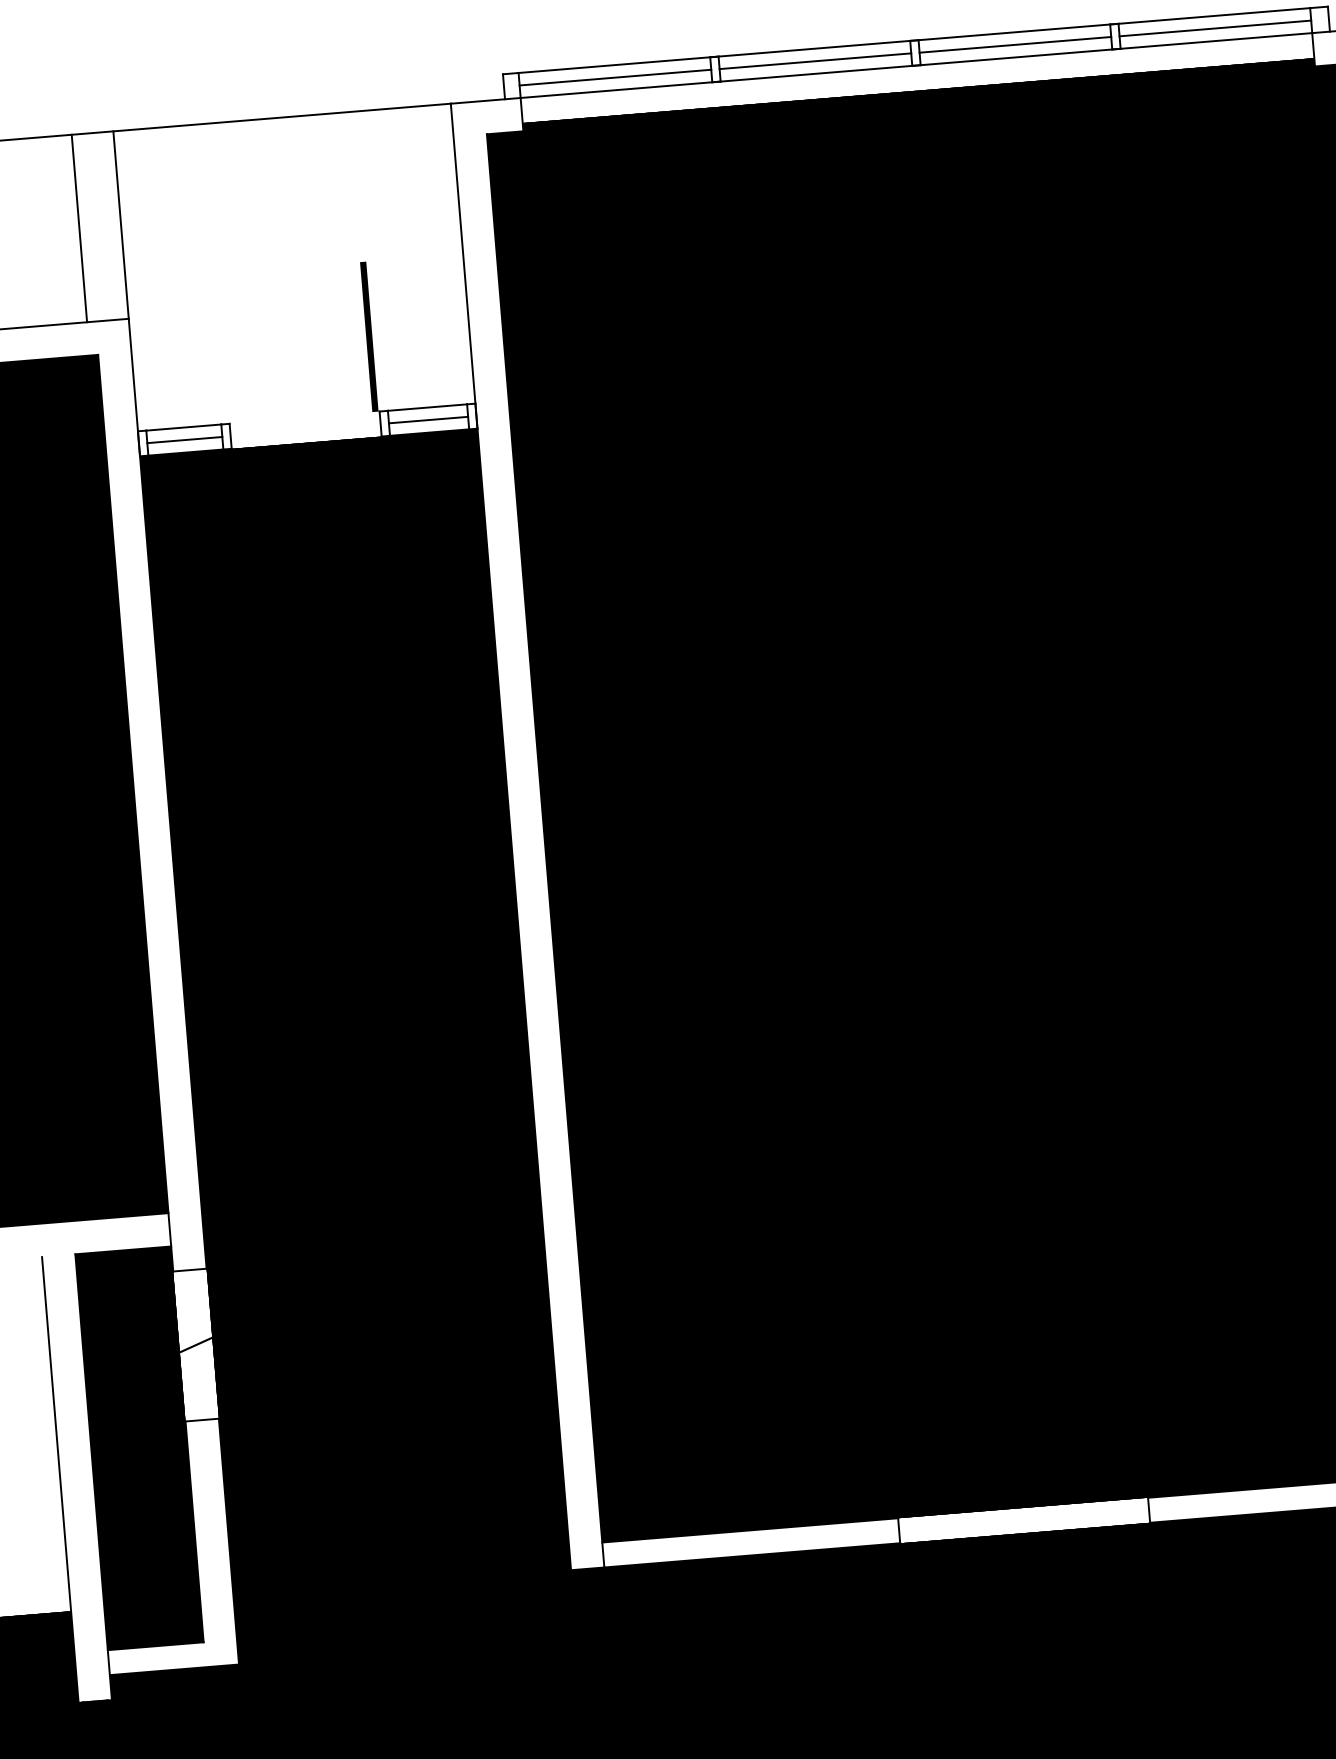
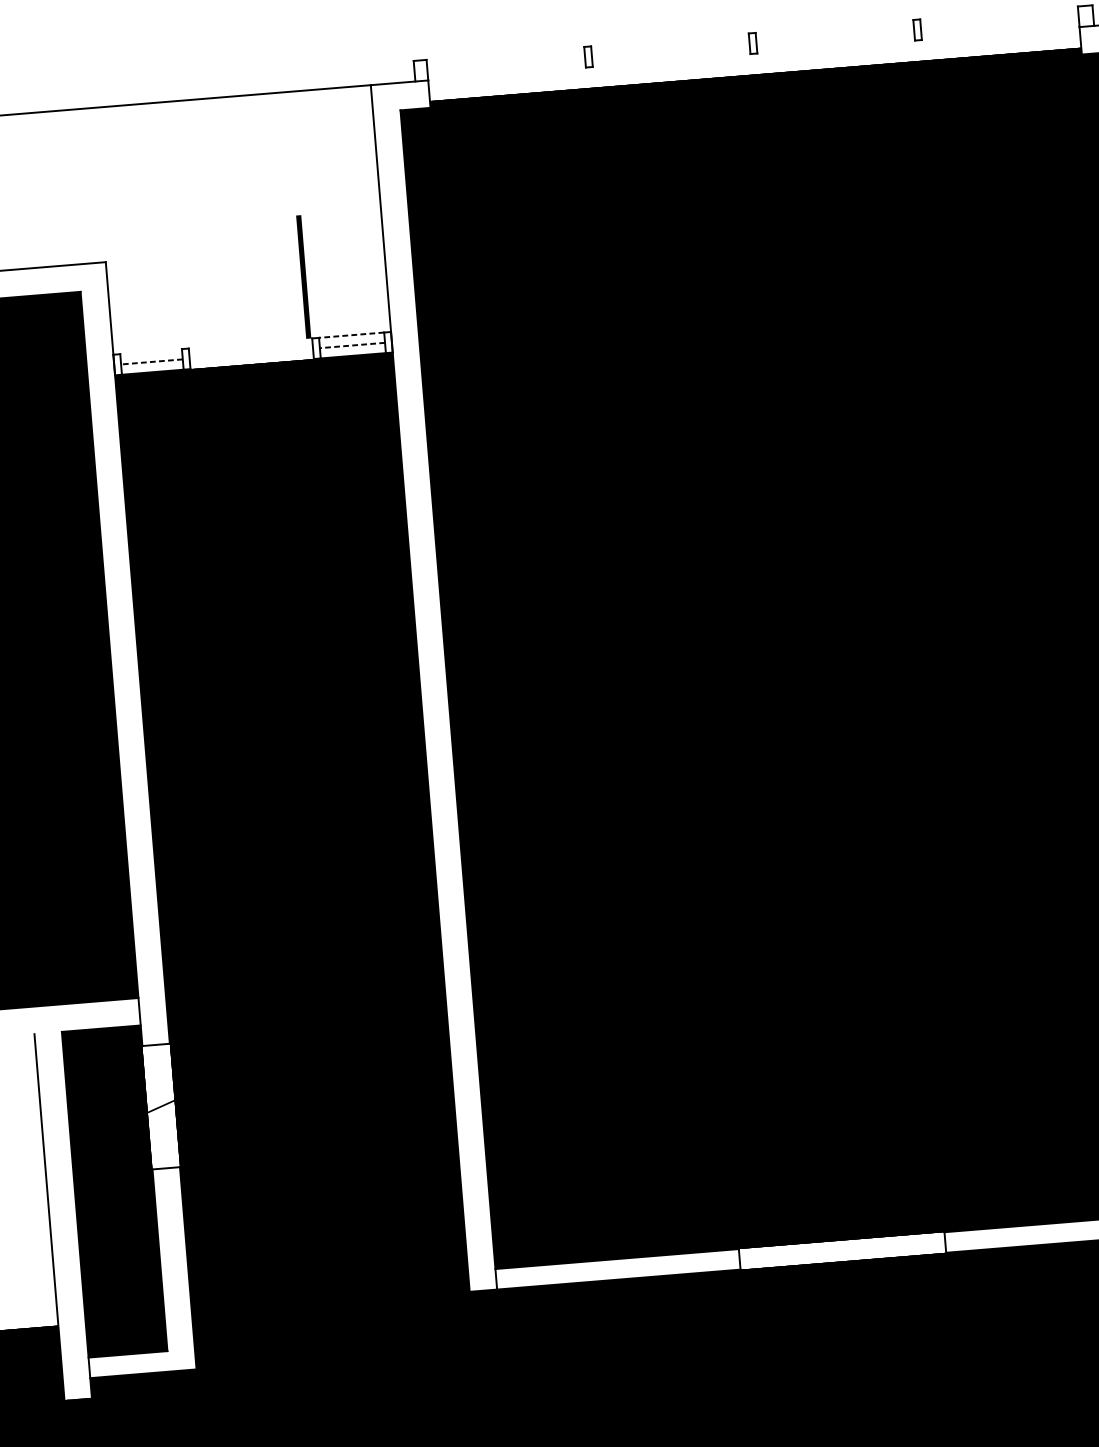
line: (1215, 28) -> (999, 23), removed
line: (914, 40) -> (752, 33), removed
line: (1015, 44) -> (835, 36), removed
line: (815, 61) -> (670, 50), removed
line: (916, 65) -> (753, 53), removed
line: (615, 77) -> (506, 63), removed
line: (120, 224) -> (99, 184), removed
line: (79, 228) -> (65, 187), removed
line: (427, 407) -> (351, 335), solid -> dashed
line: (428, 420) -> (352, 345), solid -> dashed
line: (183, 427) -> (150, 351), removed
line: (184, 440) -> (151, 362), solid -> dashed

